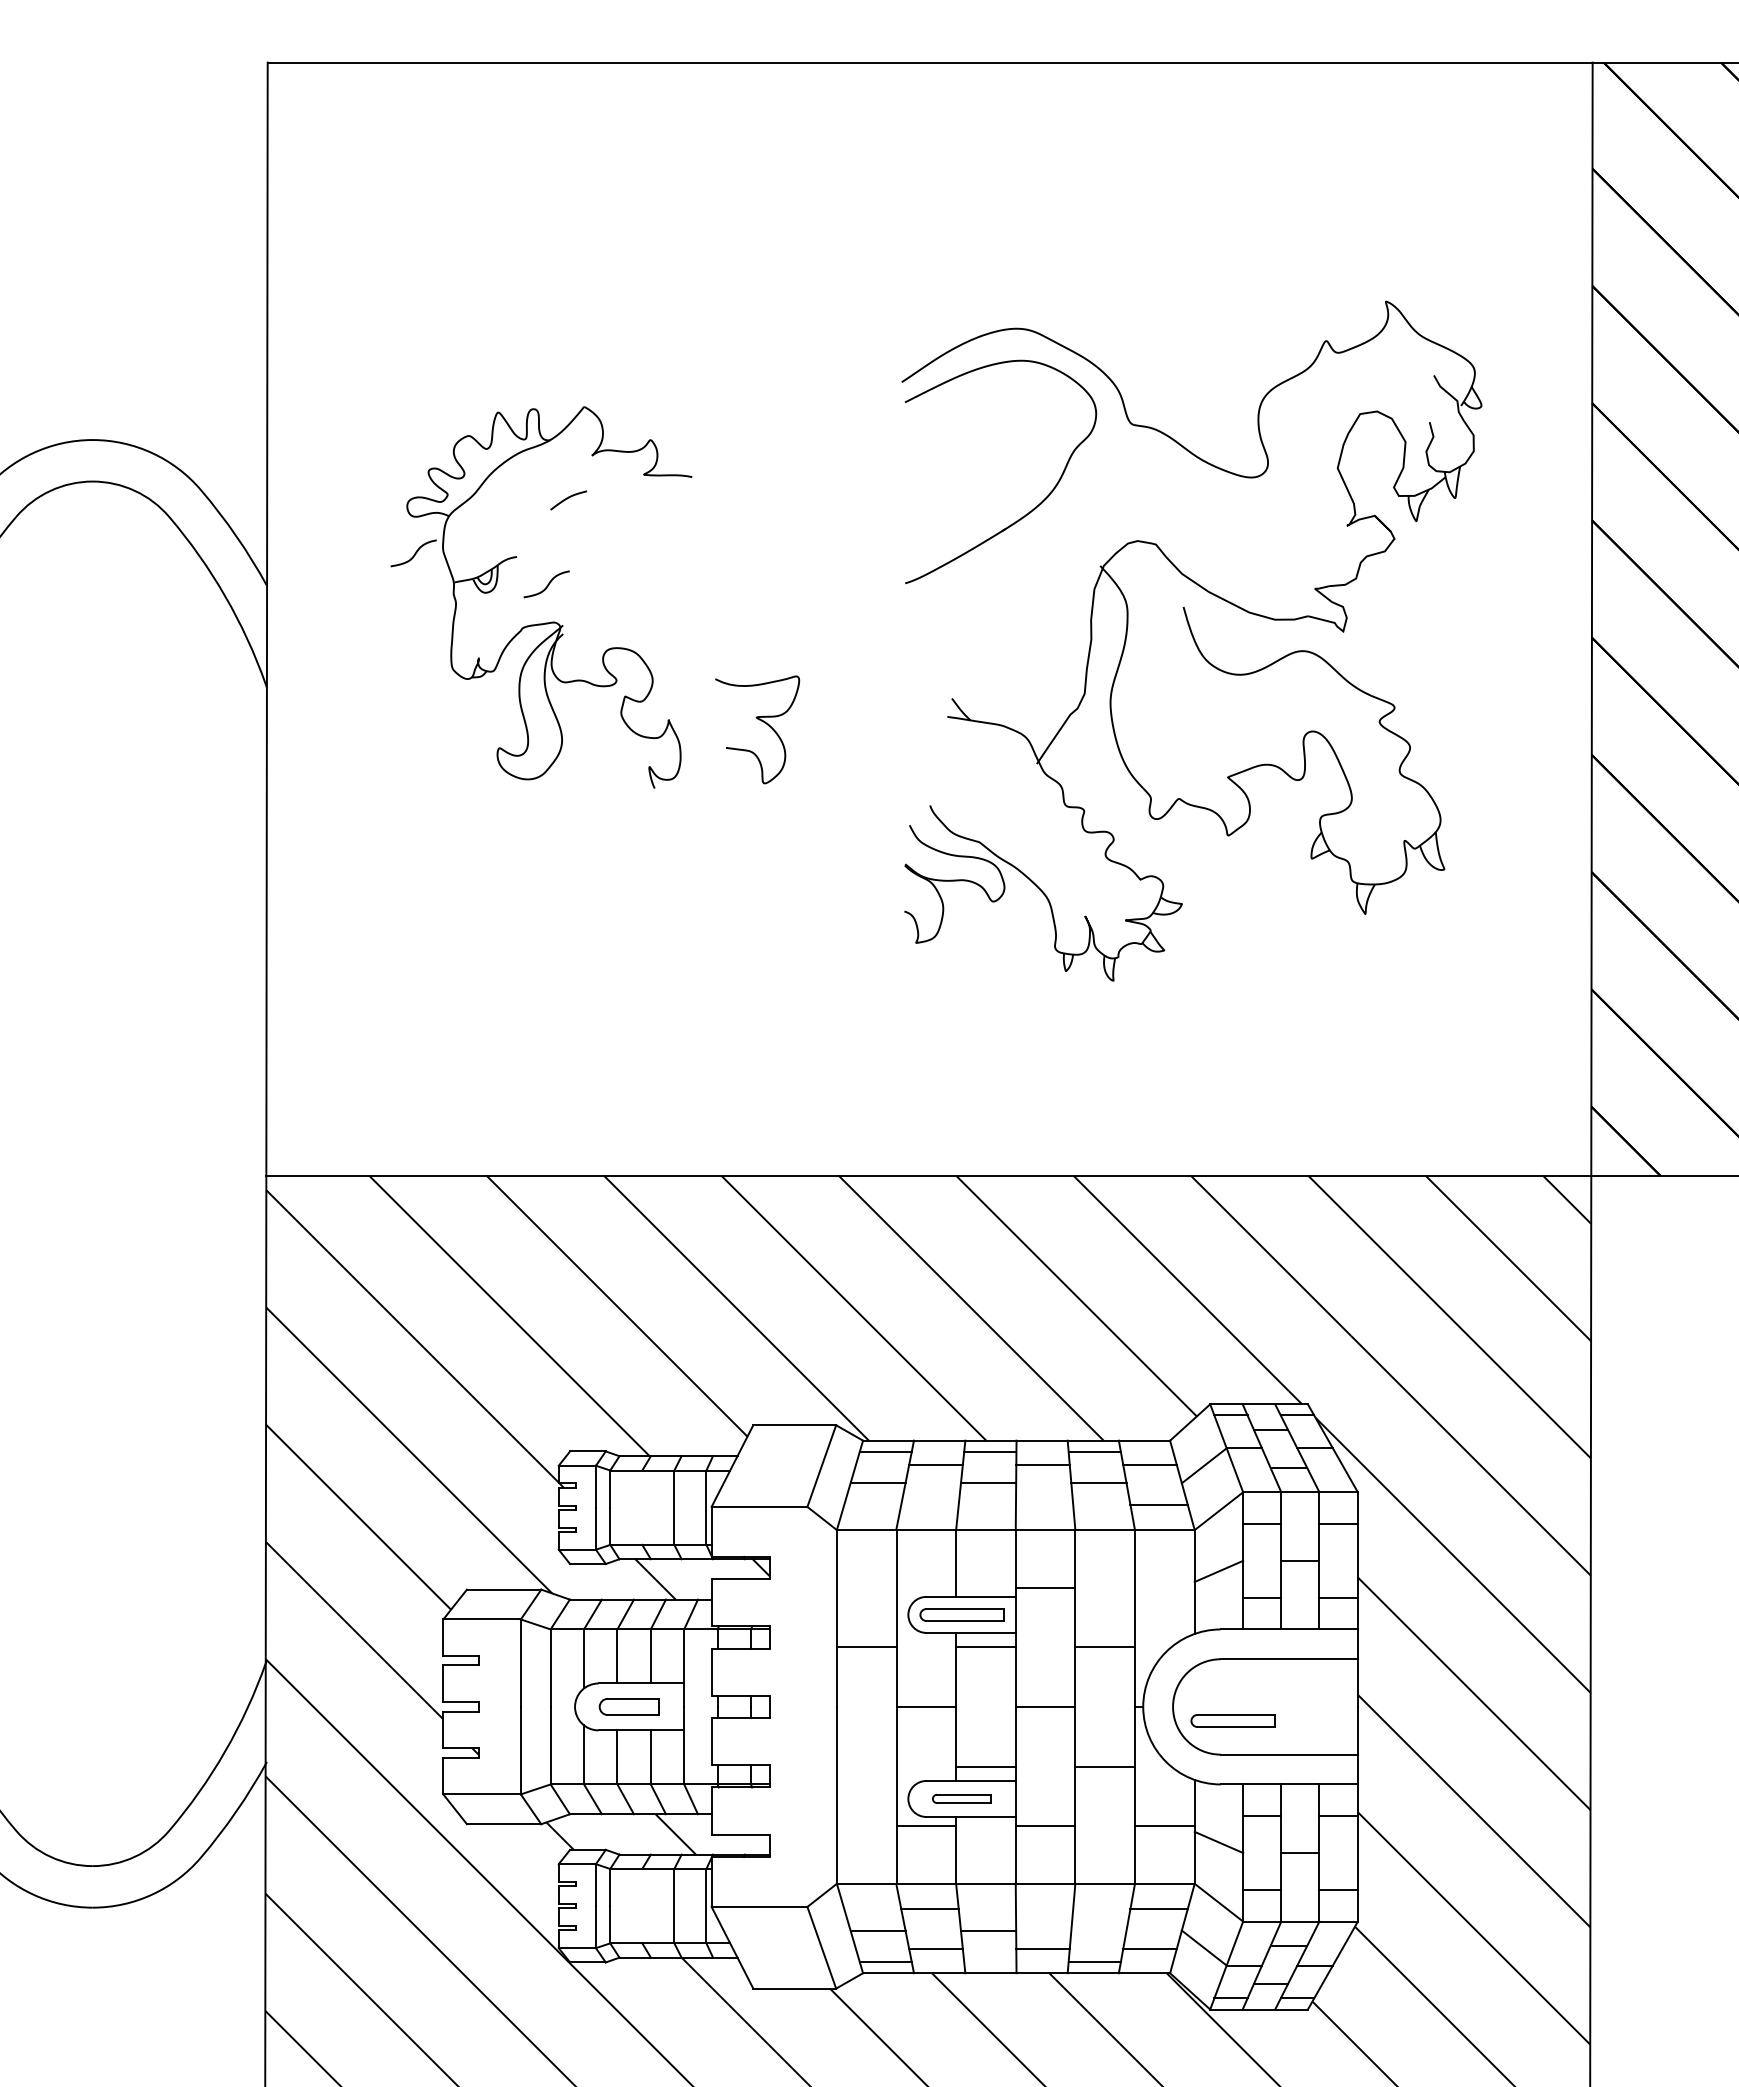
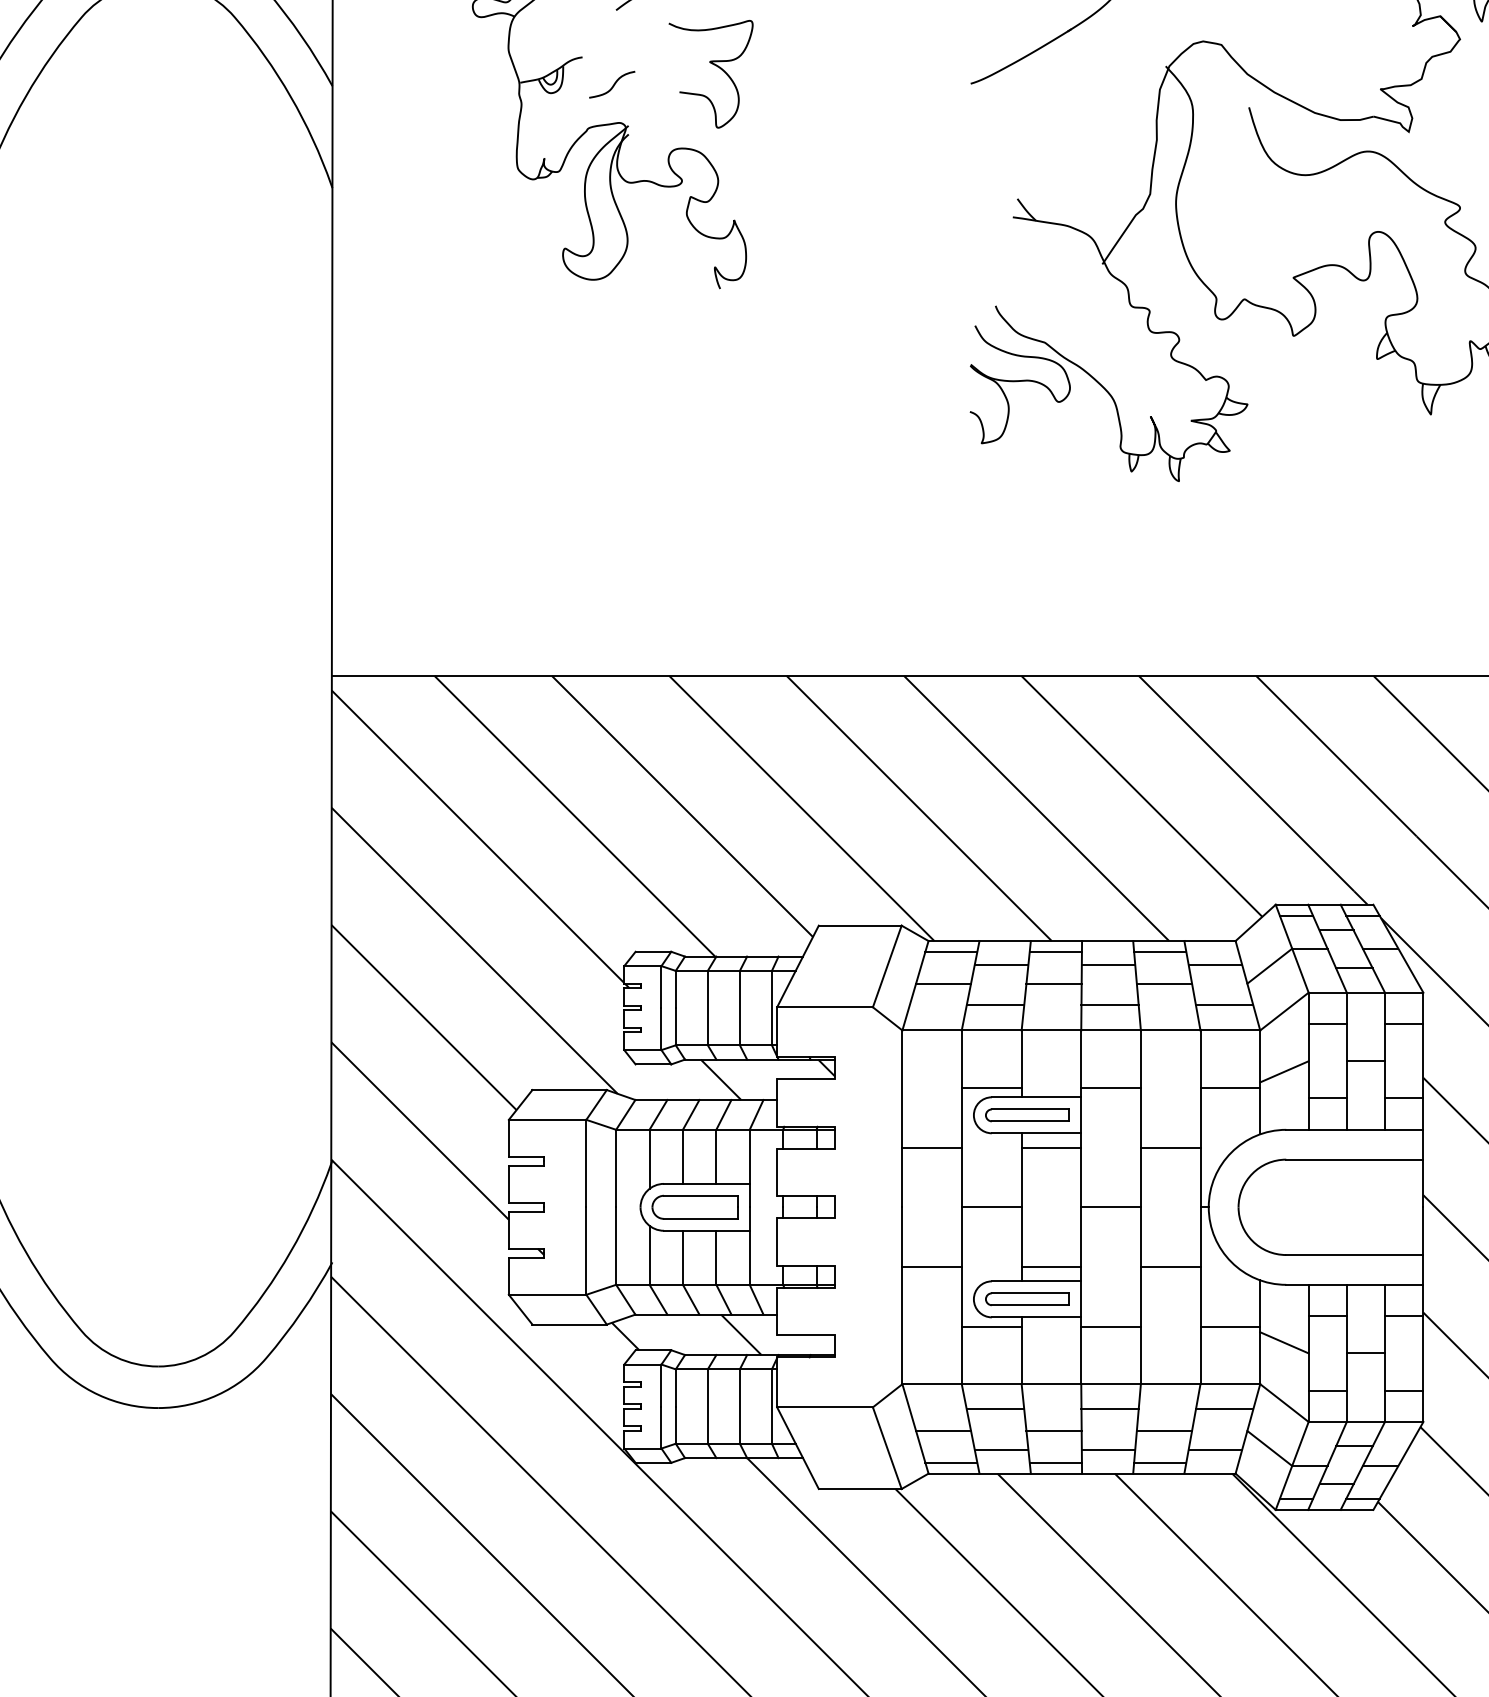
curve: (414, 553) -> (480, 53), removed
curve: (761, 721) -> (715, 65), moved
line: (929, 1504) -> (995, 1004), added
line: (1044, 1504) -> (1110, 1004), added
line: (642, 1507) -> (708, 1007), added
line: (926, 1587) -> (992, 1087), added
line: (1164, 1587) -> (1230, 1087), added
part: (629, 1706) -> (695, 1206), size x1.43
part: (1232, 1720) -> (1298, 1220), removed
line: (866, 1766) -> (932, 1266), added
part: (961, 1798) -> (1027, 1298), size x1.43
line: (642, 1905) -> (708, 1405), added
line: (1044, 1908) -> (1110, 1408), added
line: (1098, 1930) -> (1164, 1430), added
line: (990, 1962) -> (1056, 1462), added

